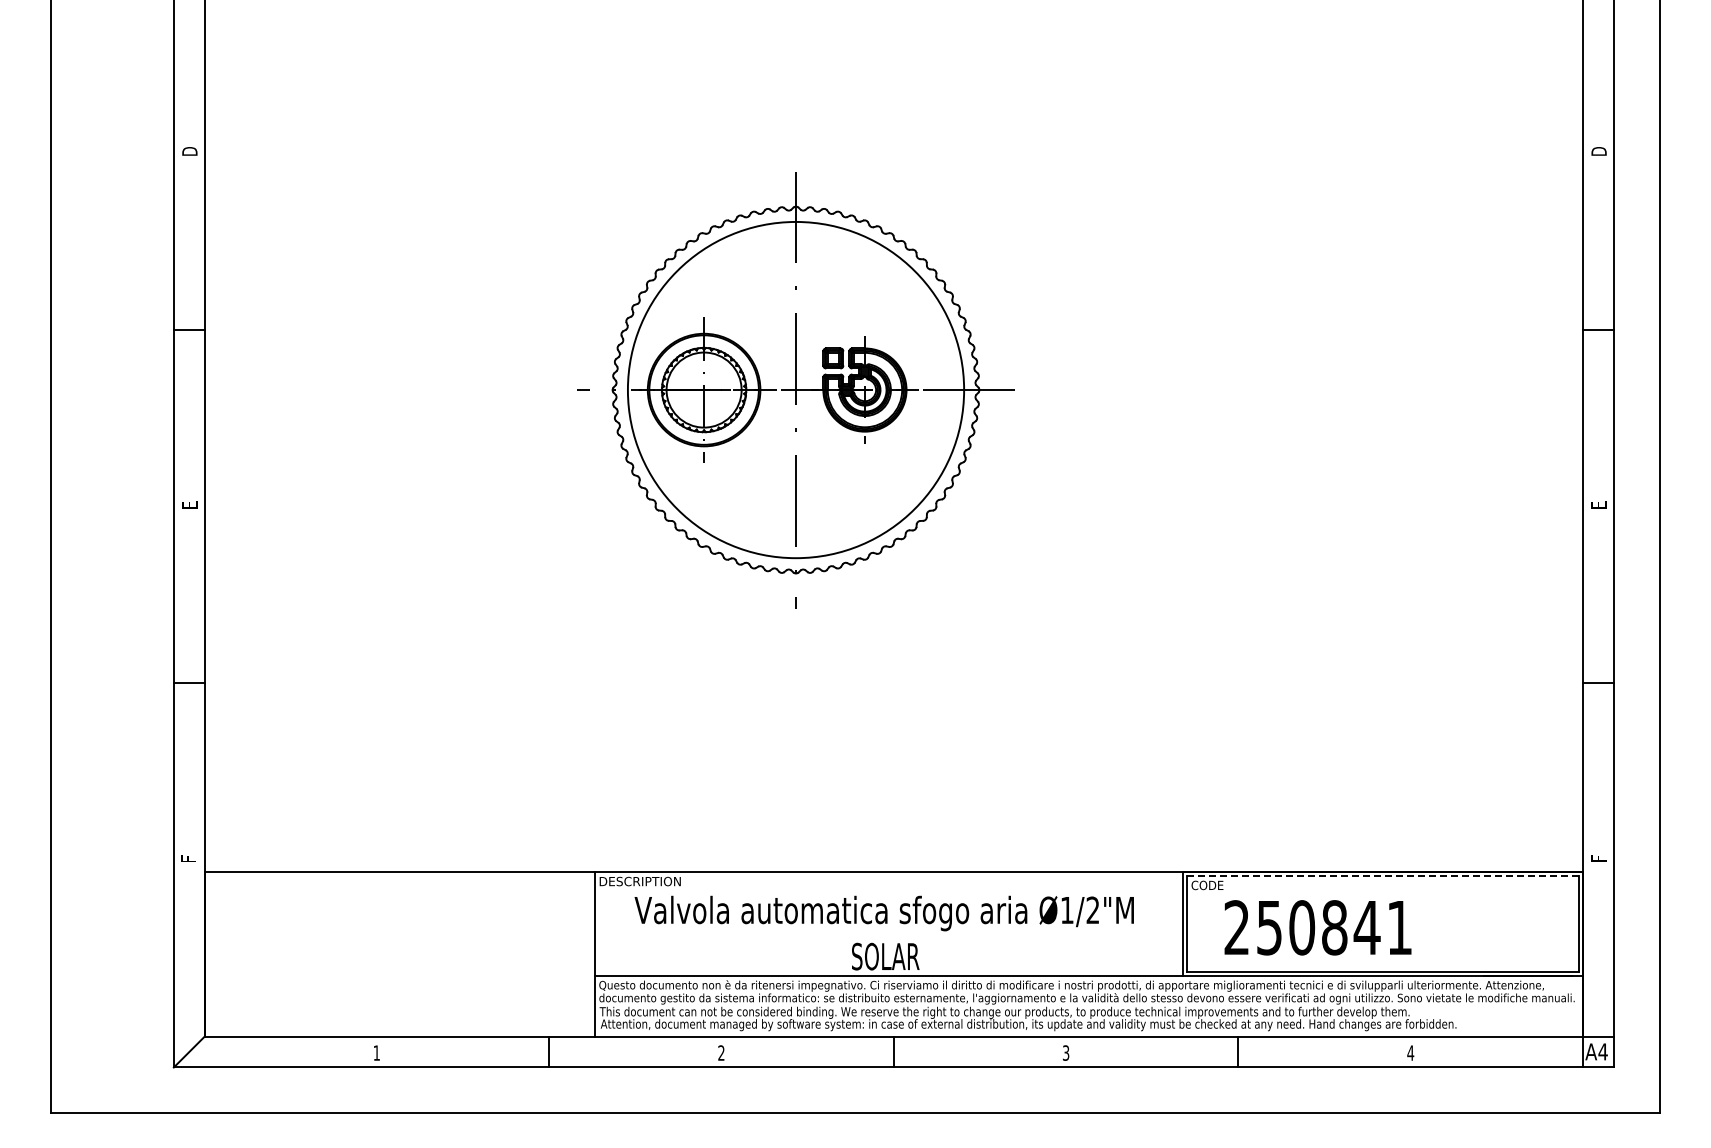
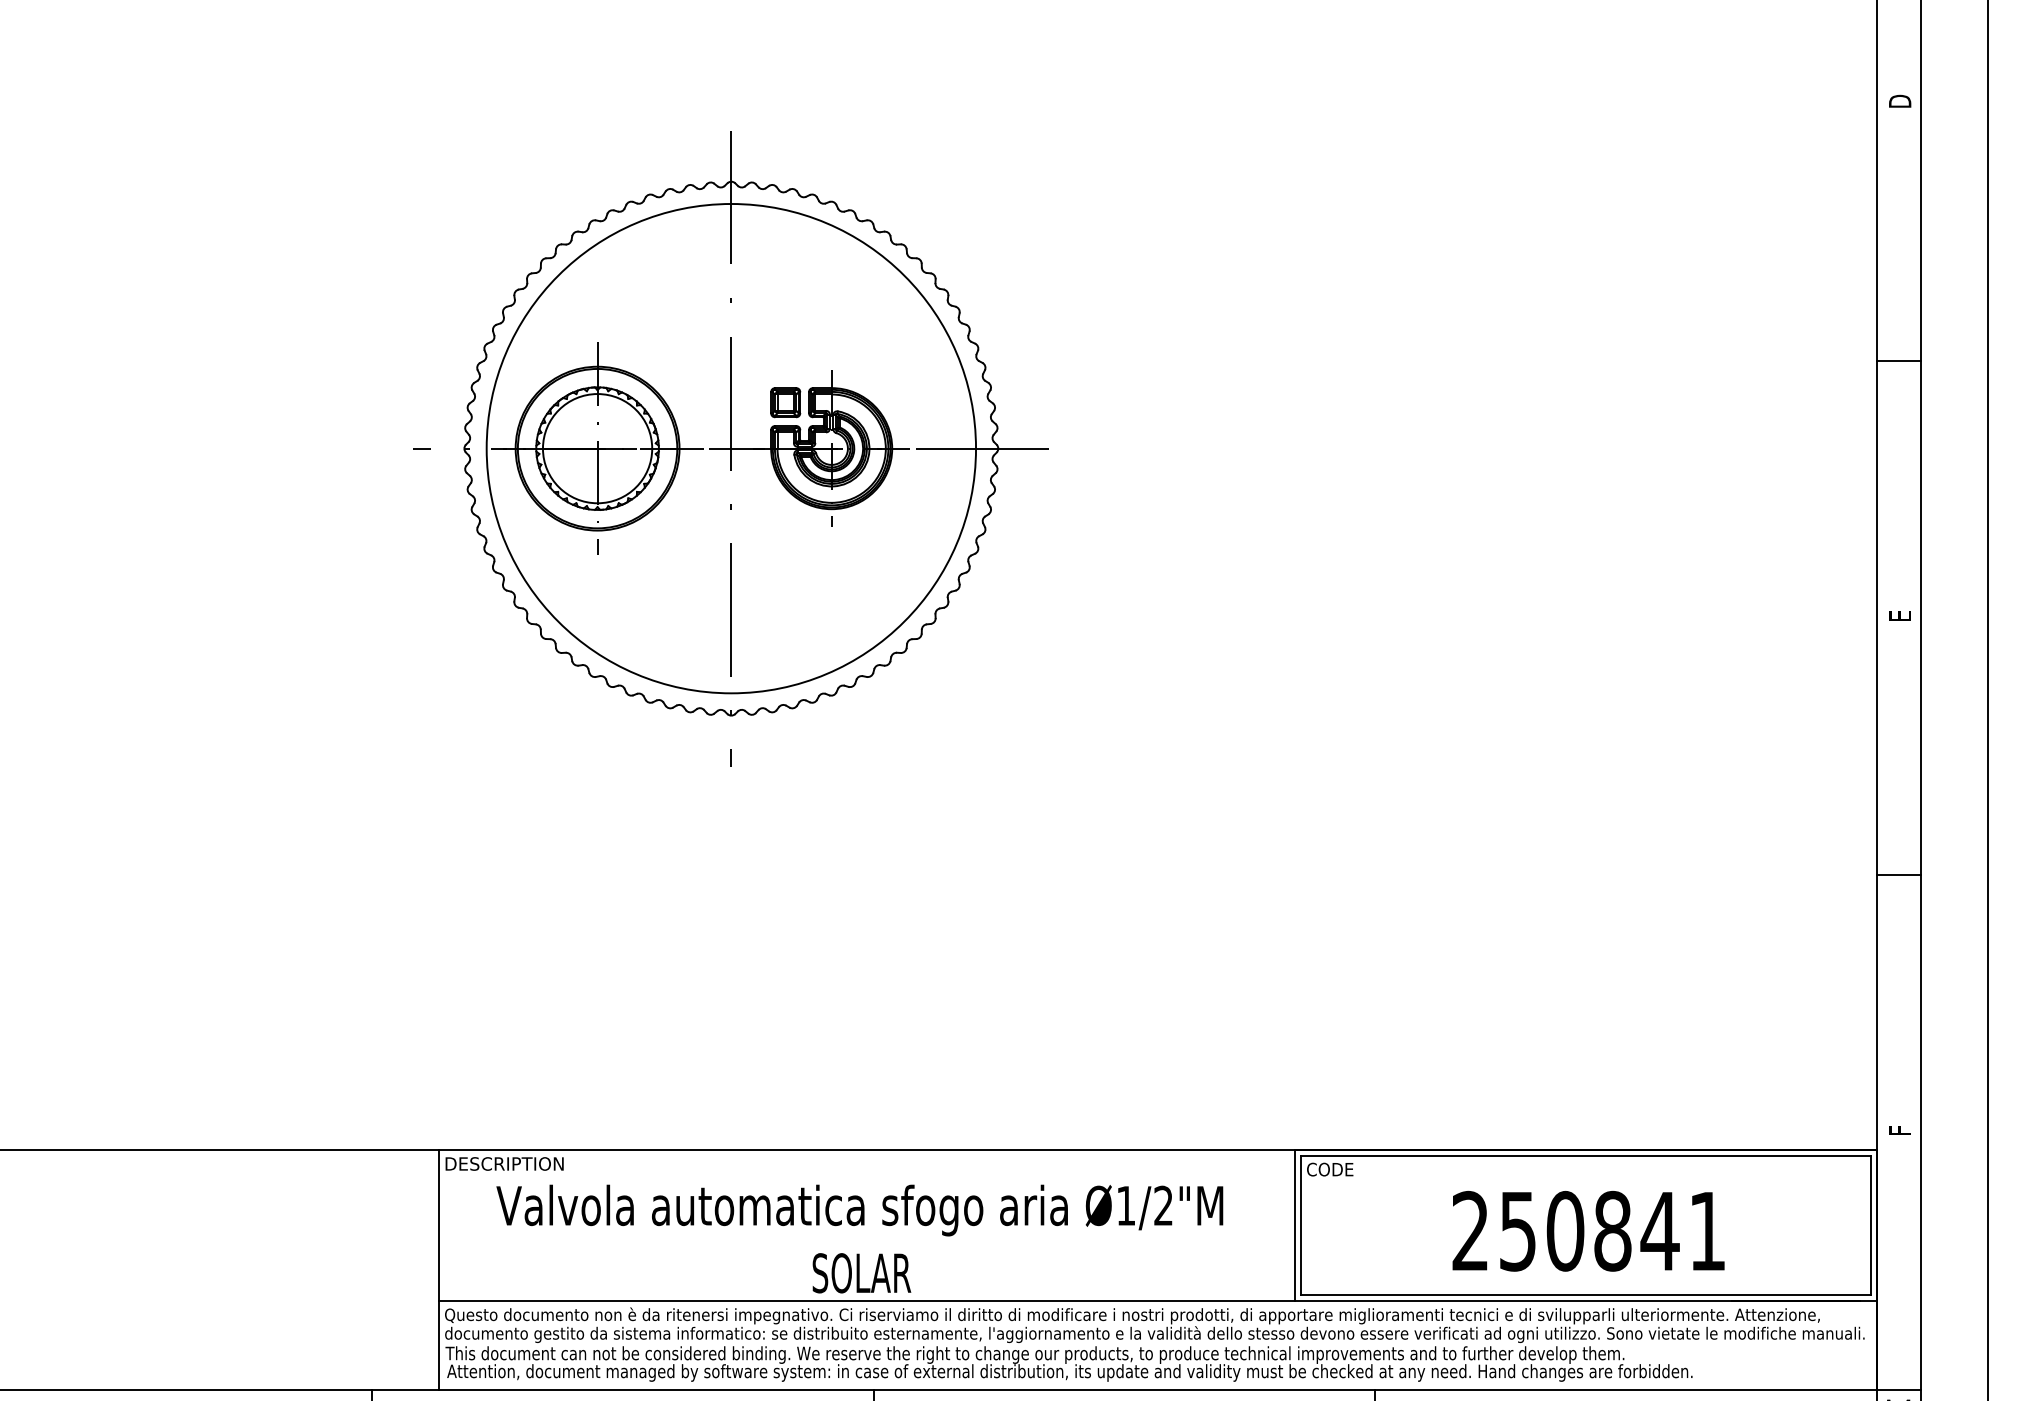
line: (1383, 876) -> (1586, 1156), dashed -> solid
text: (1317, 927) -> (1587, 1230), moved

